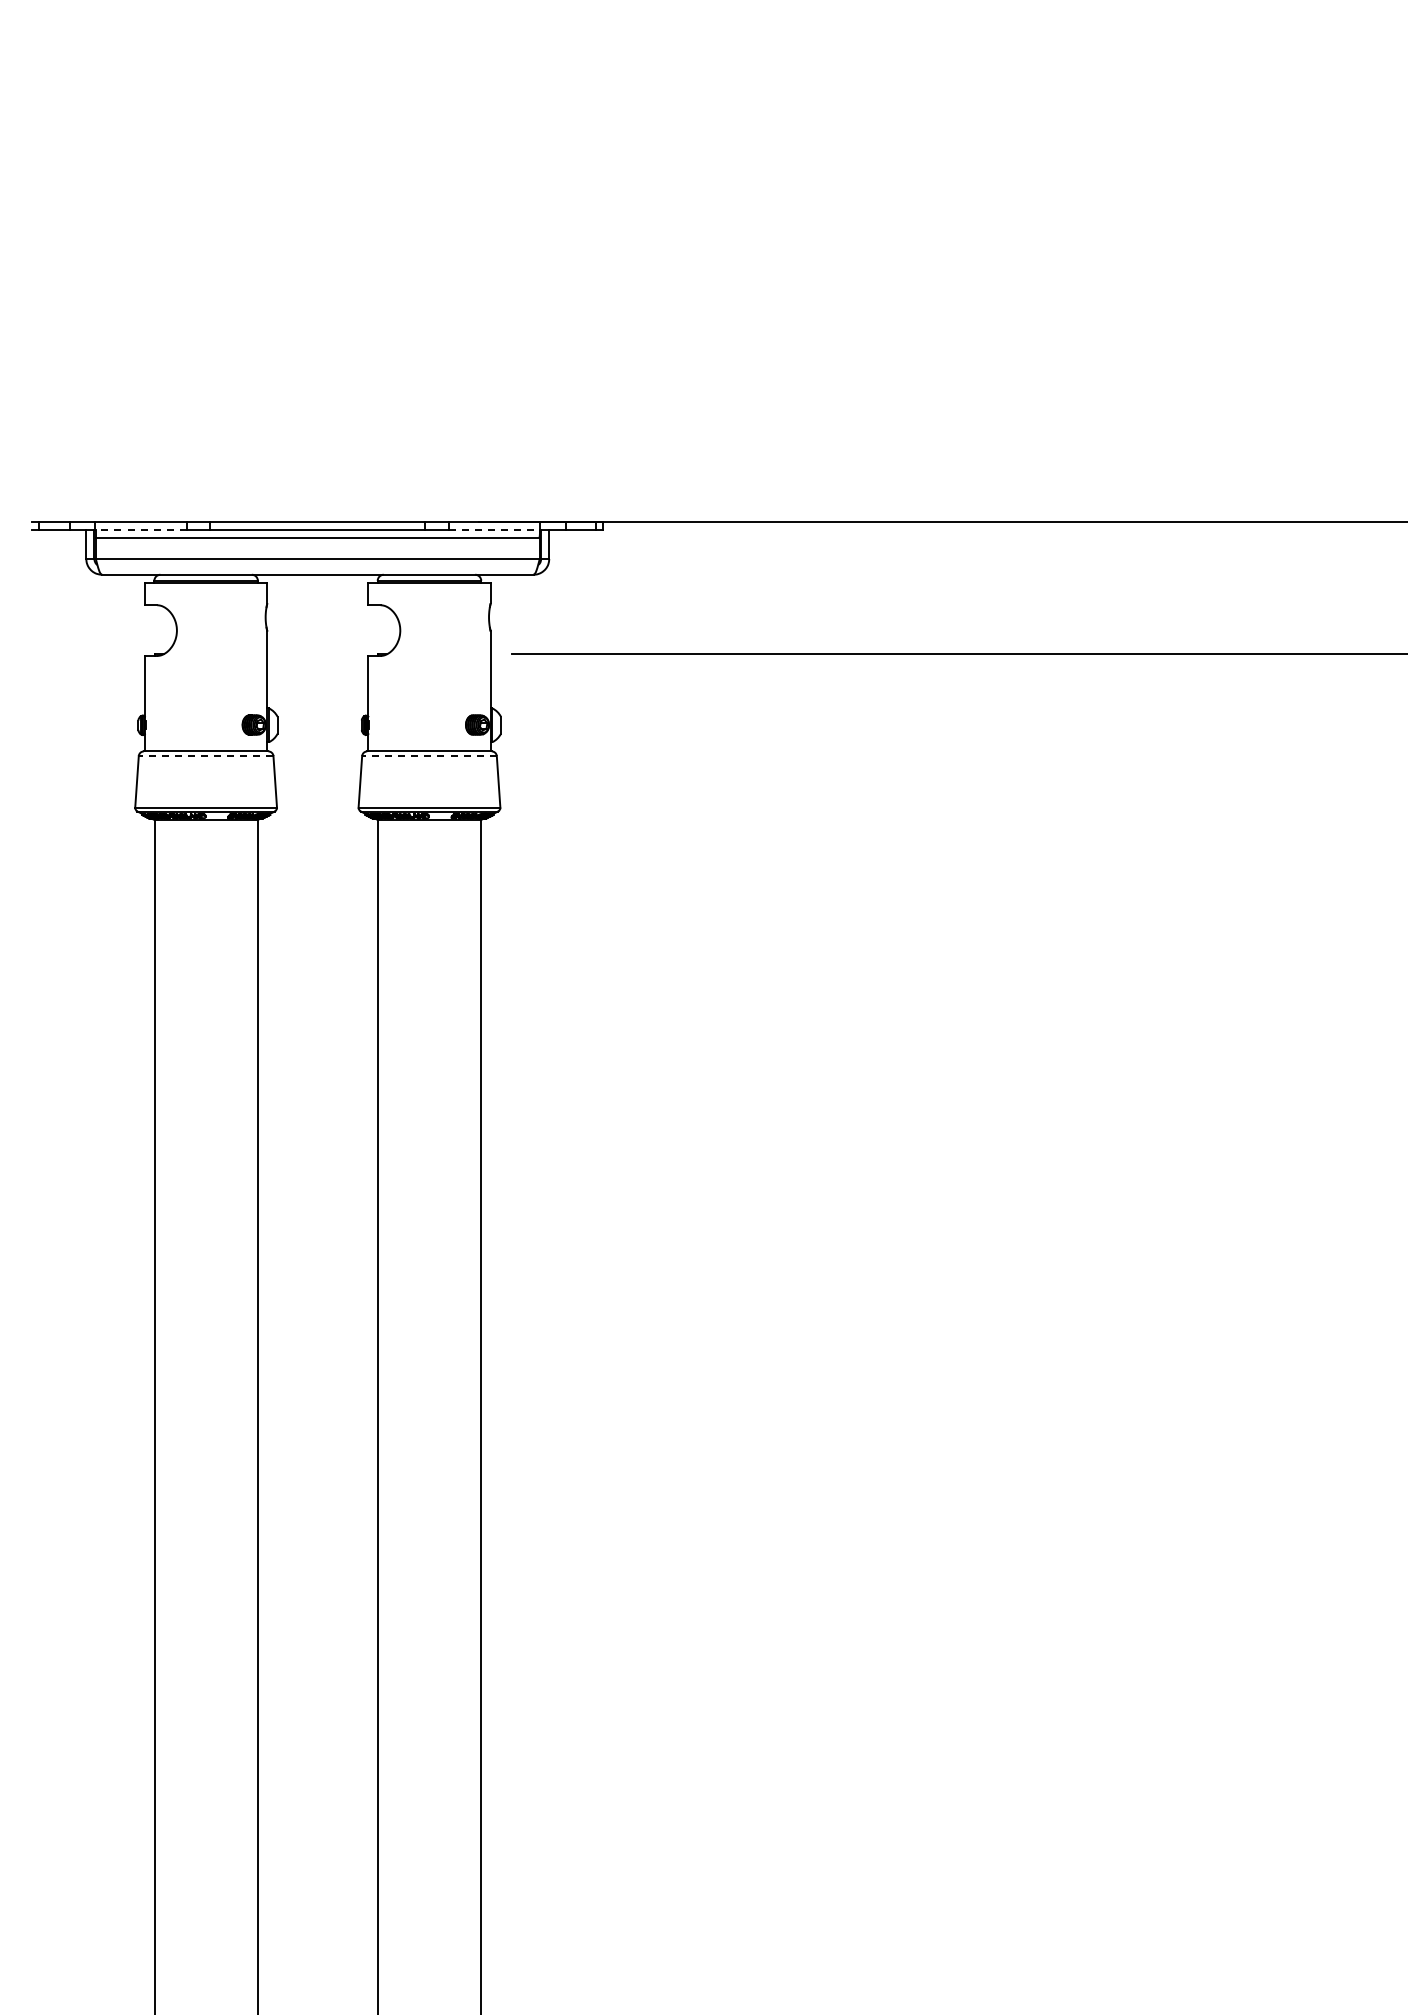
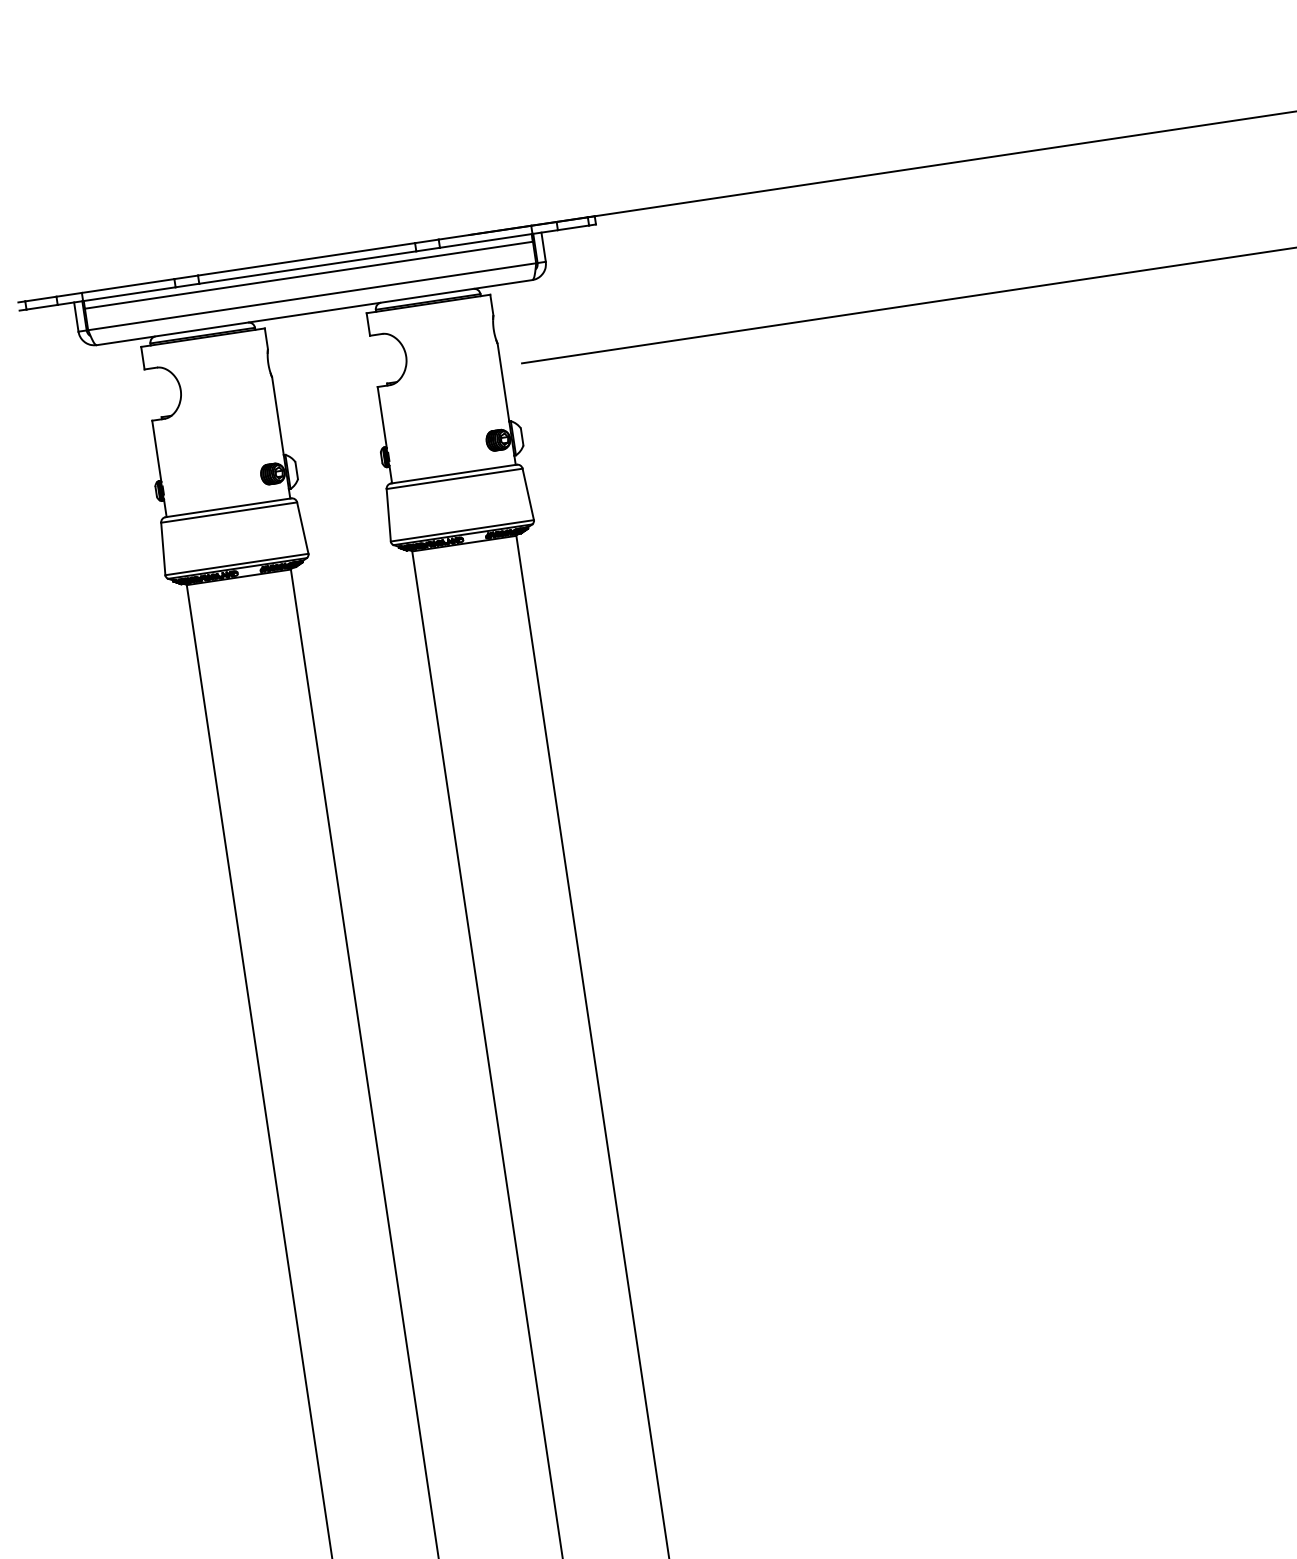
line: (141, 530) -> (129, 294), dashed -> solid
line: (494, 530) -> (486, 241), dashed -> solid
line: (205, 756) -> (228, 513), dashed -> solid
line: (428, 756) -> (453, 479), dashed -> solid

